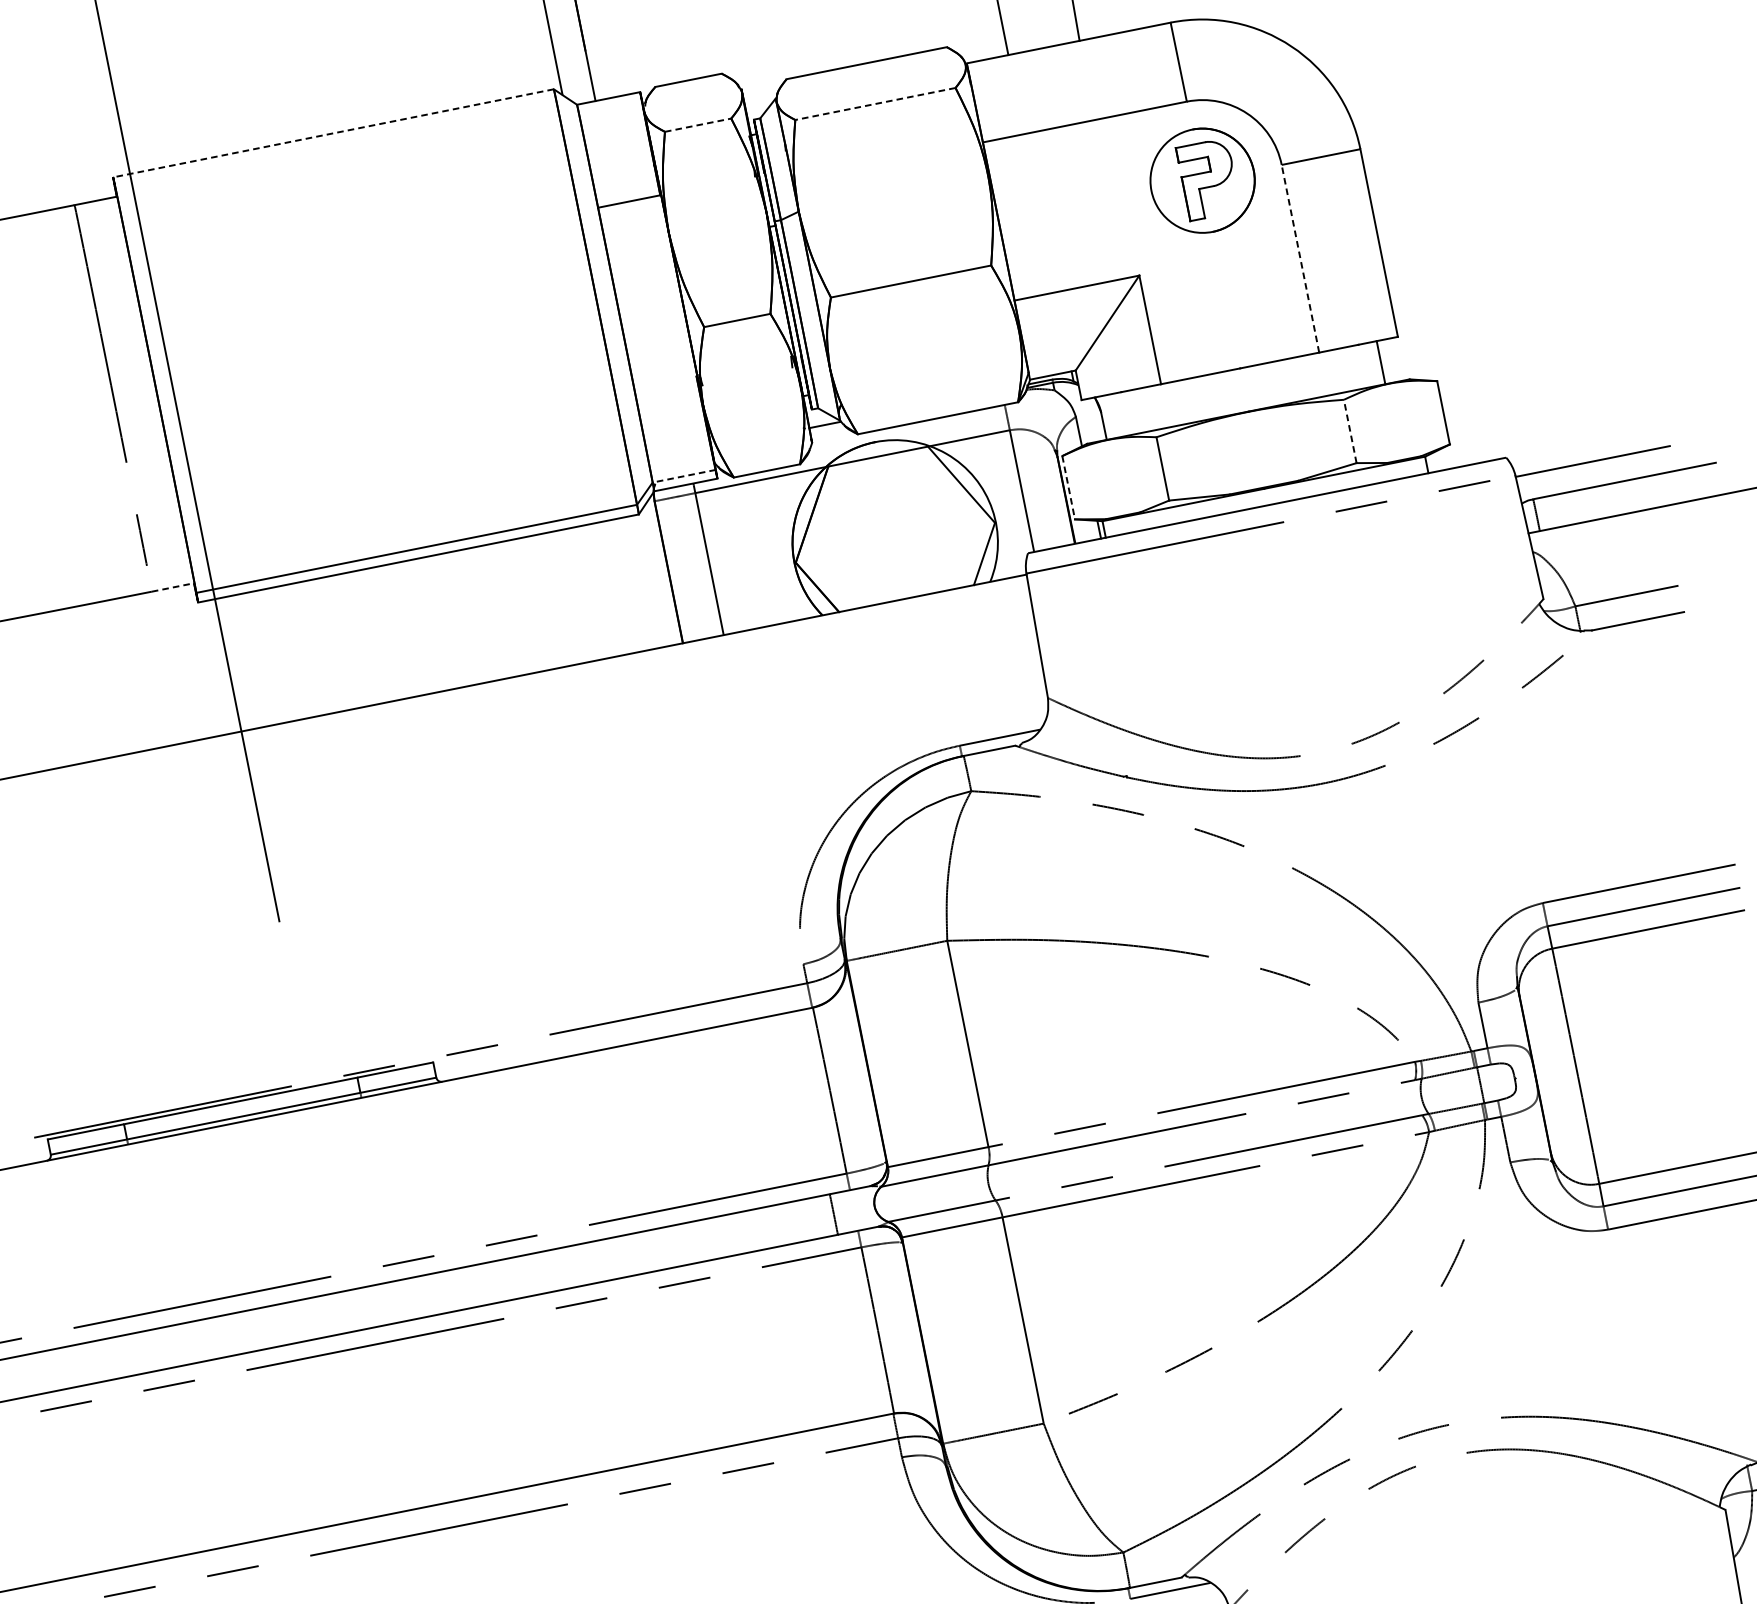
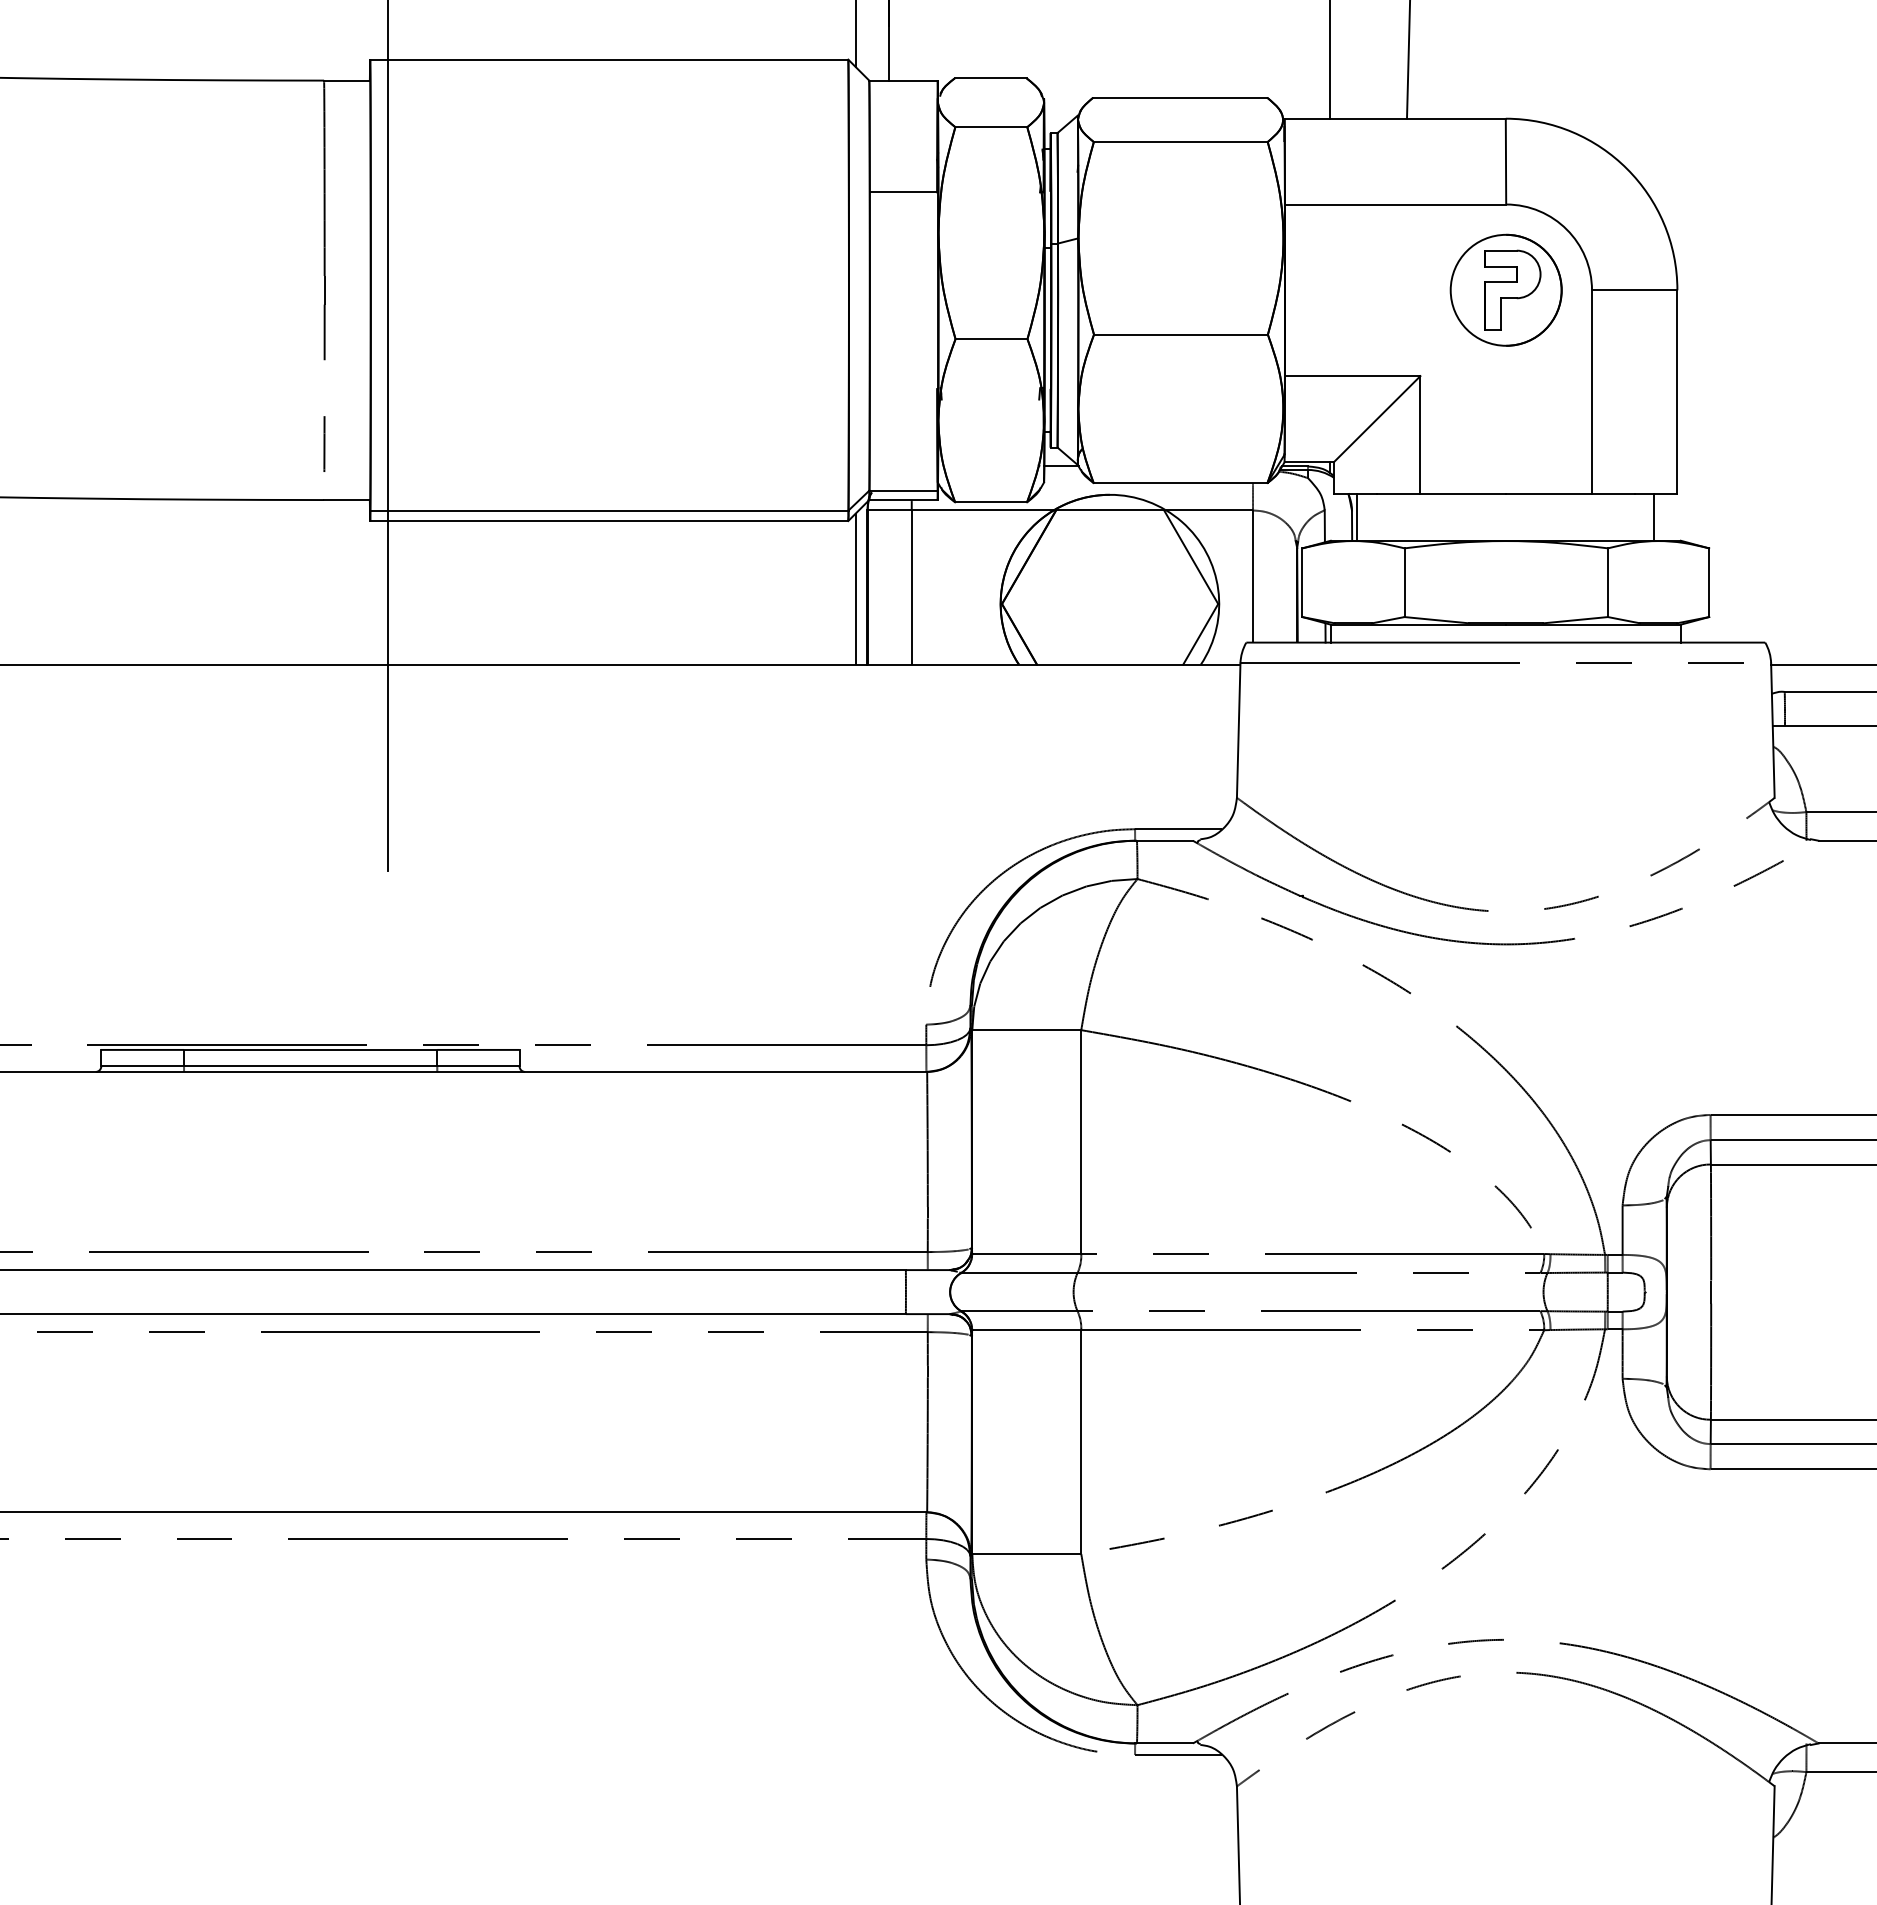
line: (875, 104) -> (1180, 142), dashed -> solid
line: (698, 125) -> (991, 127), dashed -> solid
line: (332, 133) -> (608, 59), dashed -> solid
line: (1300, 259) -> (1592, 392), dashed -> solid
line: (1107, 416) -> (1357, 516), added
line: (1349, 431) -> (1607, 582), dashed -> solid
line: (684, 476) -> (903, 490), dashed -> solid
line: (1068, 488) -> (1302, 583), dashed -> solid
line: (658, 575) -> (856, 588), added
line: (173, 587) -> (347, 500), dashed -> solid

